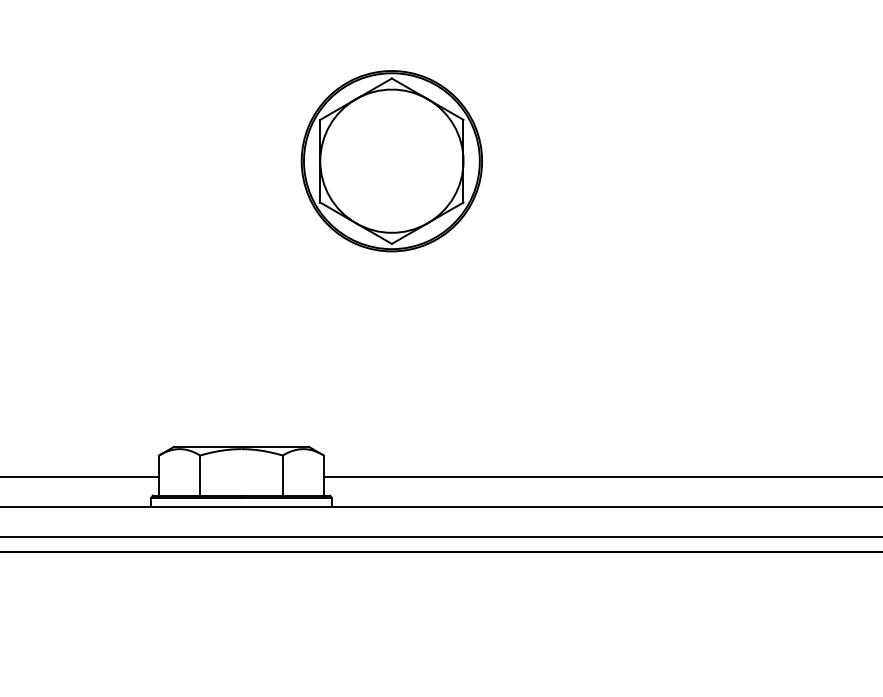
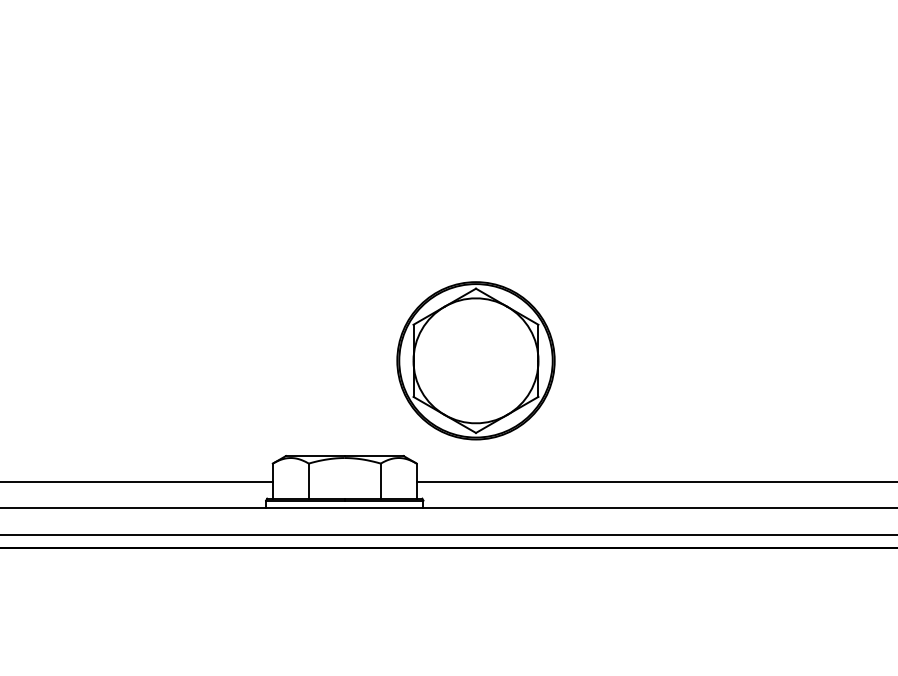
part: (391, 160) -> (475, 360), moved

